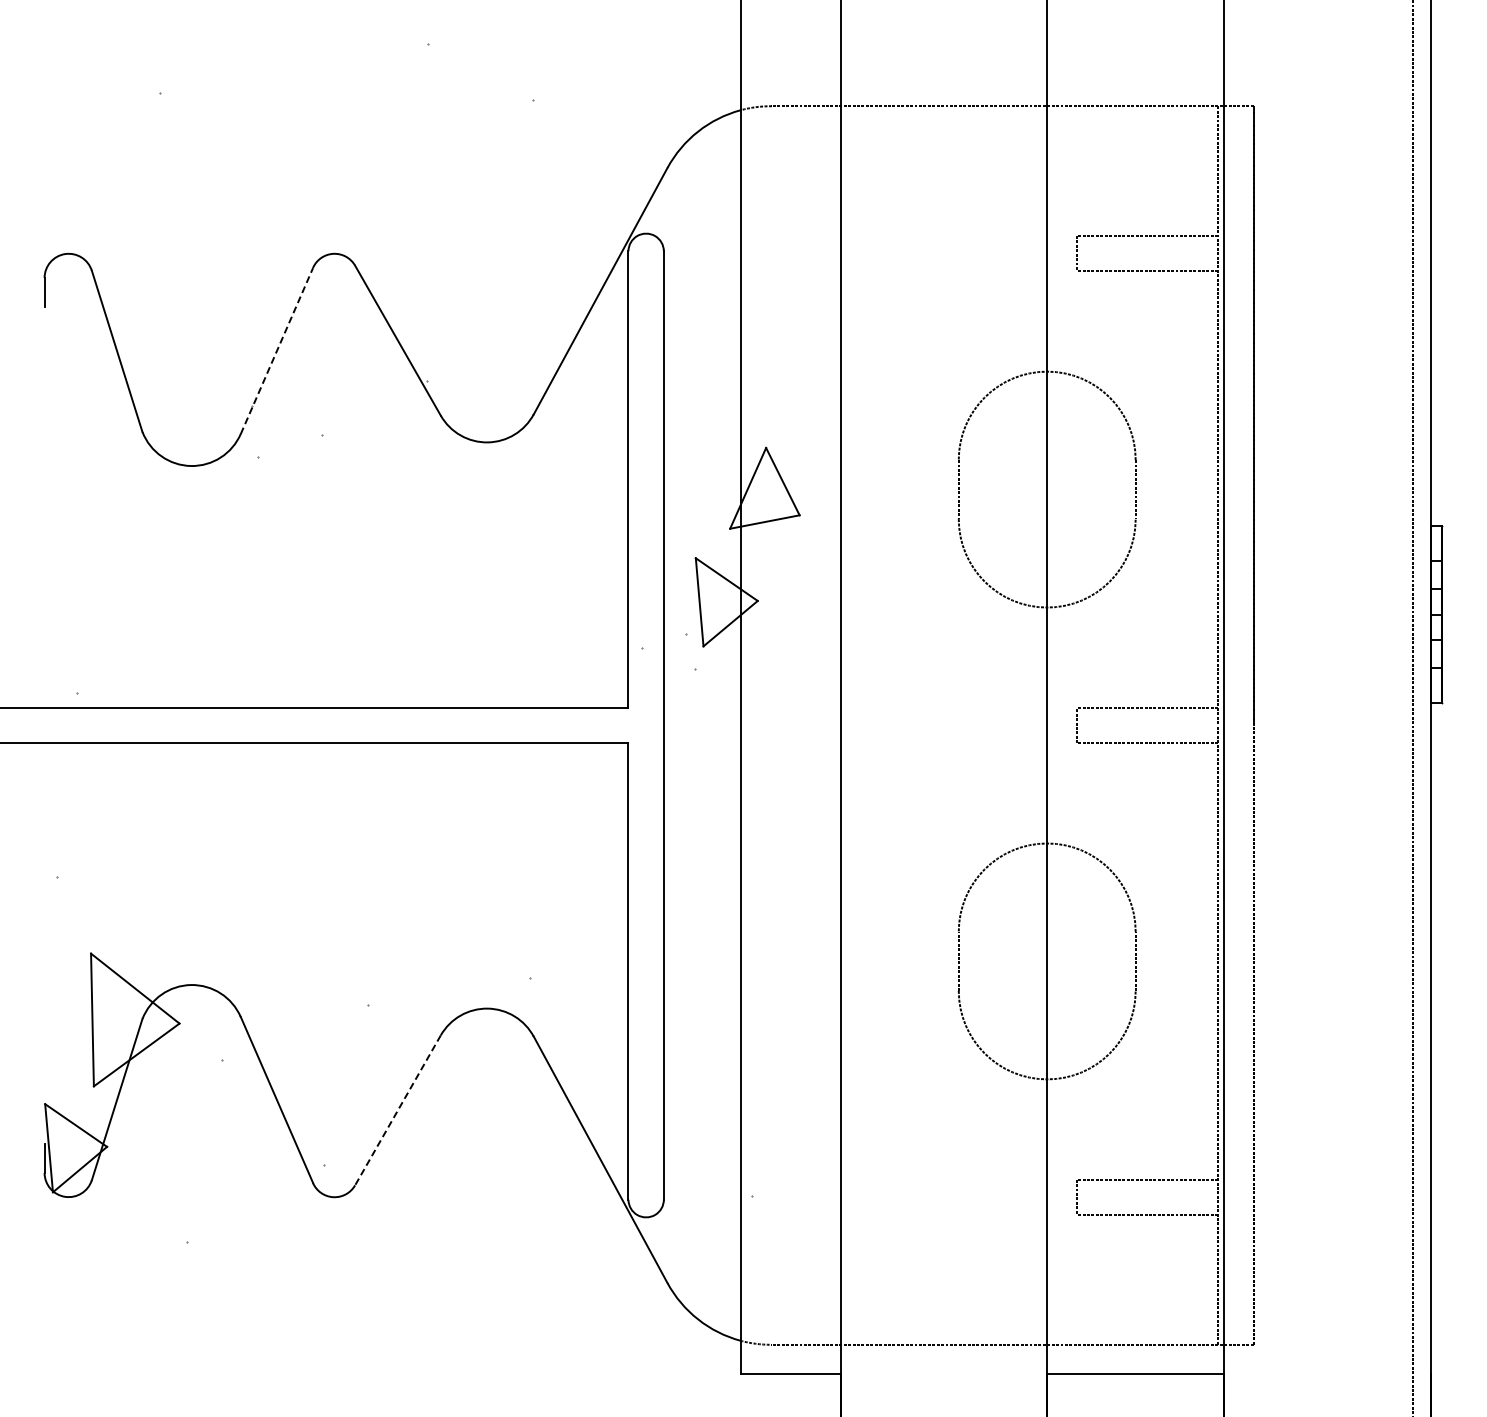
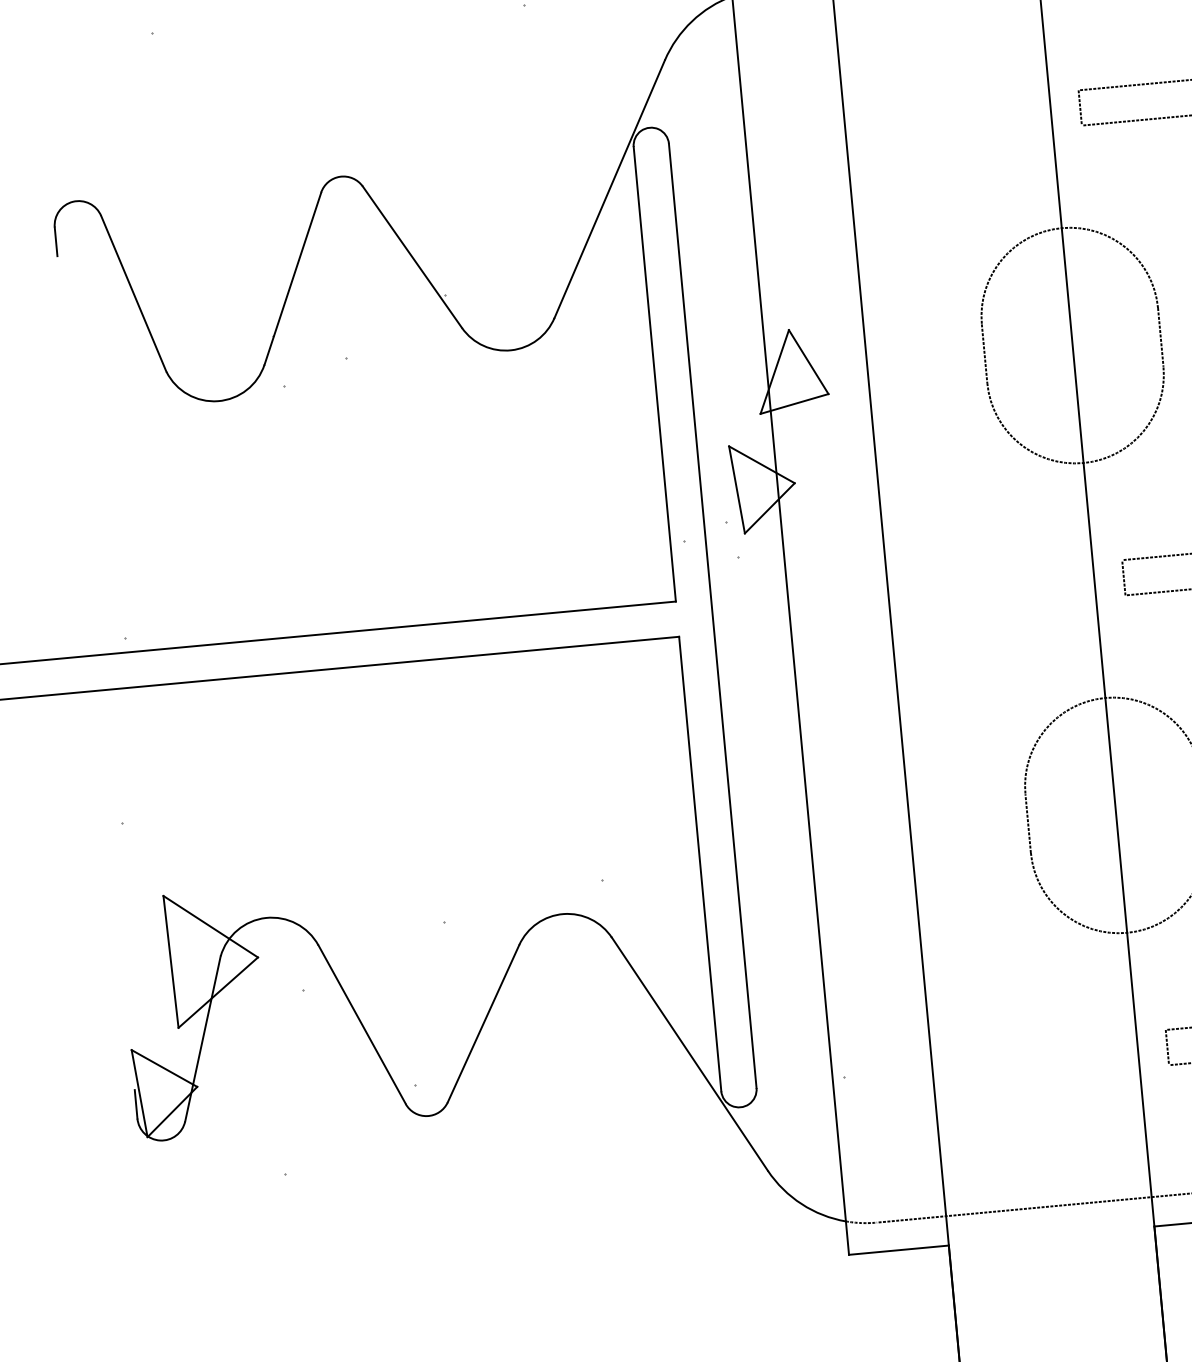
line: (276, 351) -> (292, 279), dashed -> solid
line: (397, 1110) -> (483, 1023), dashed -> solid

